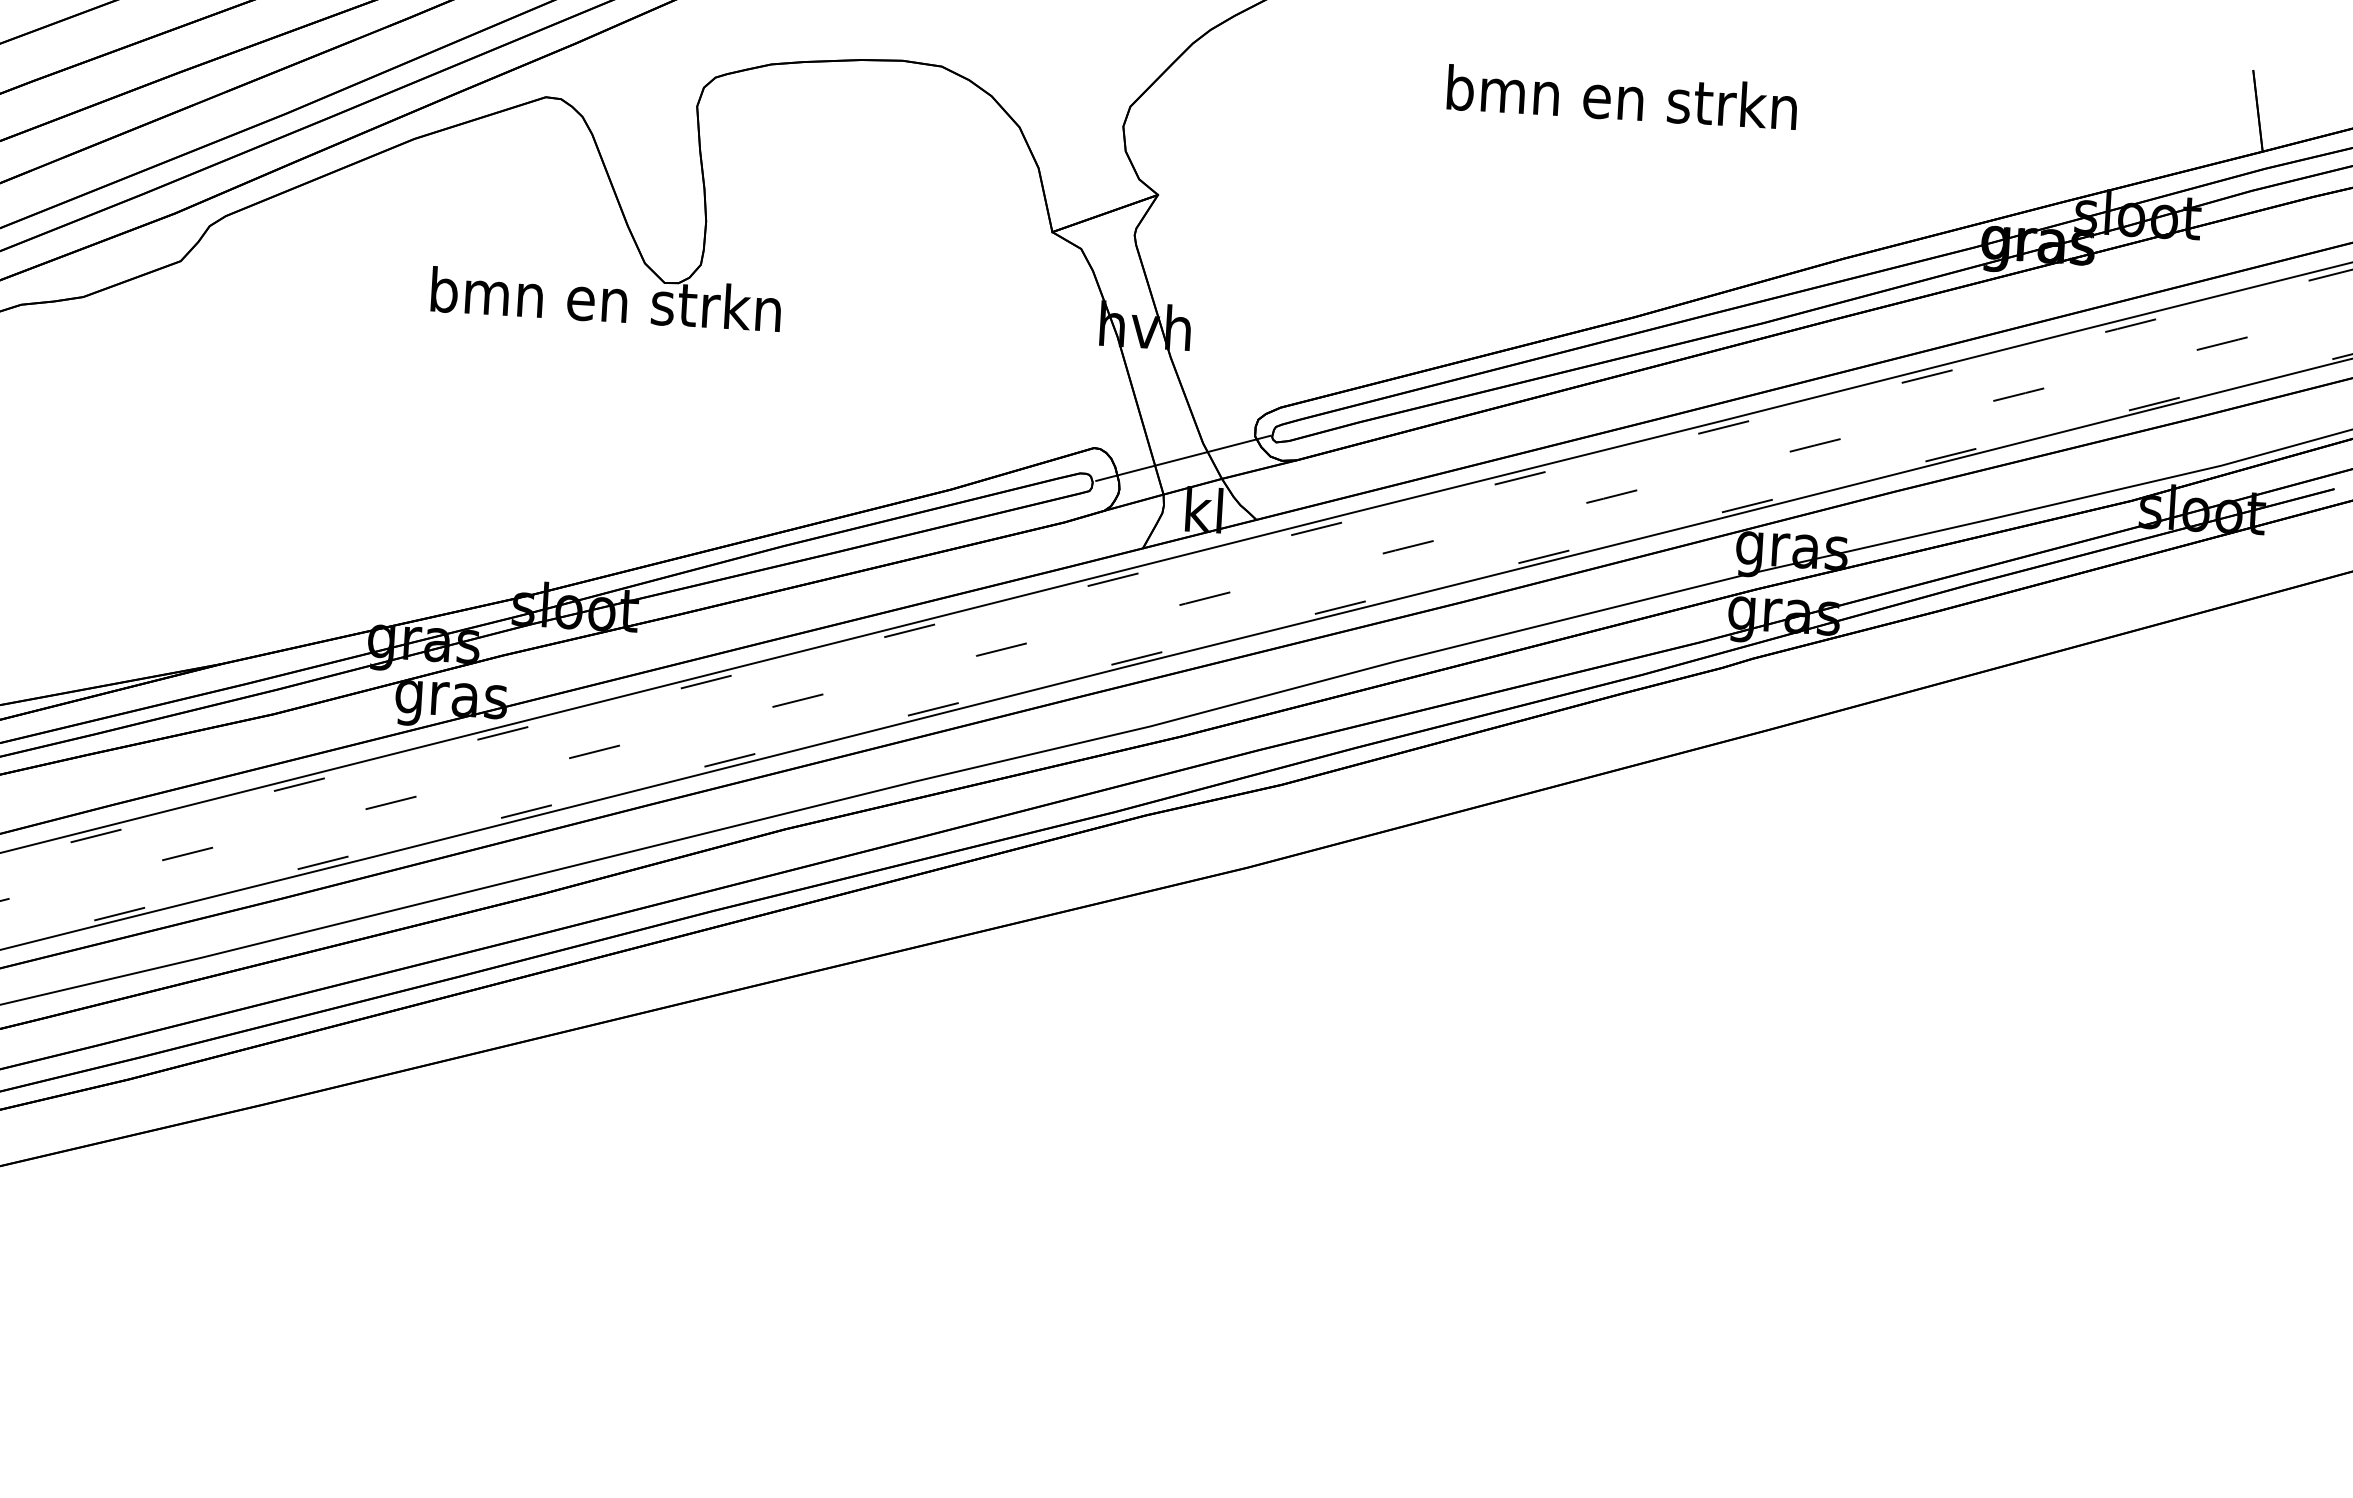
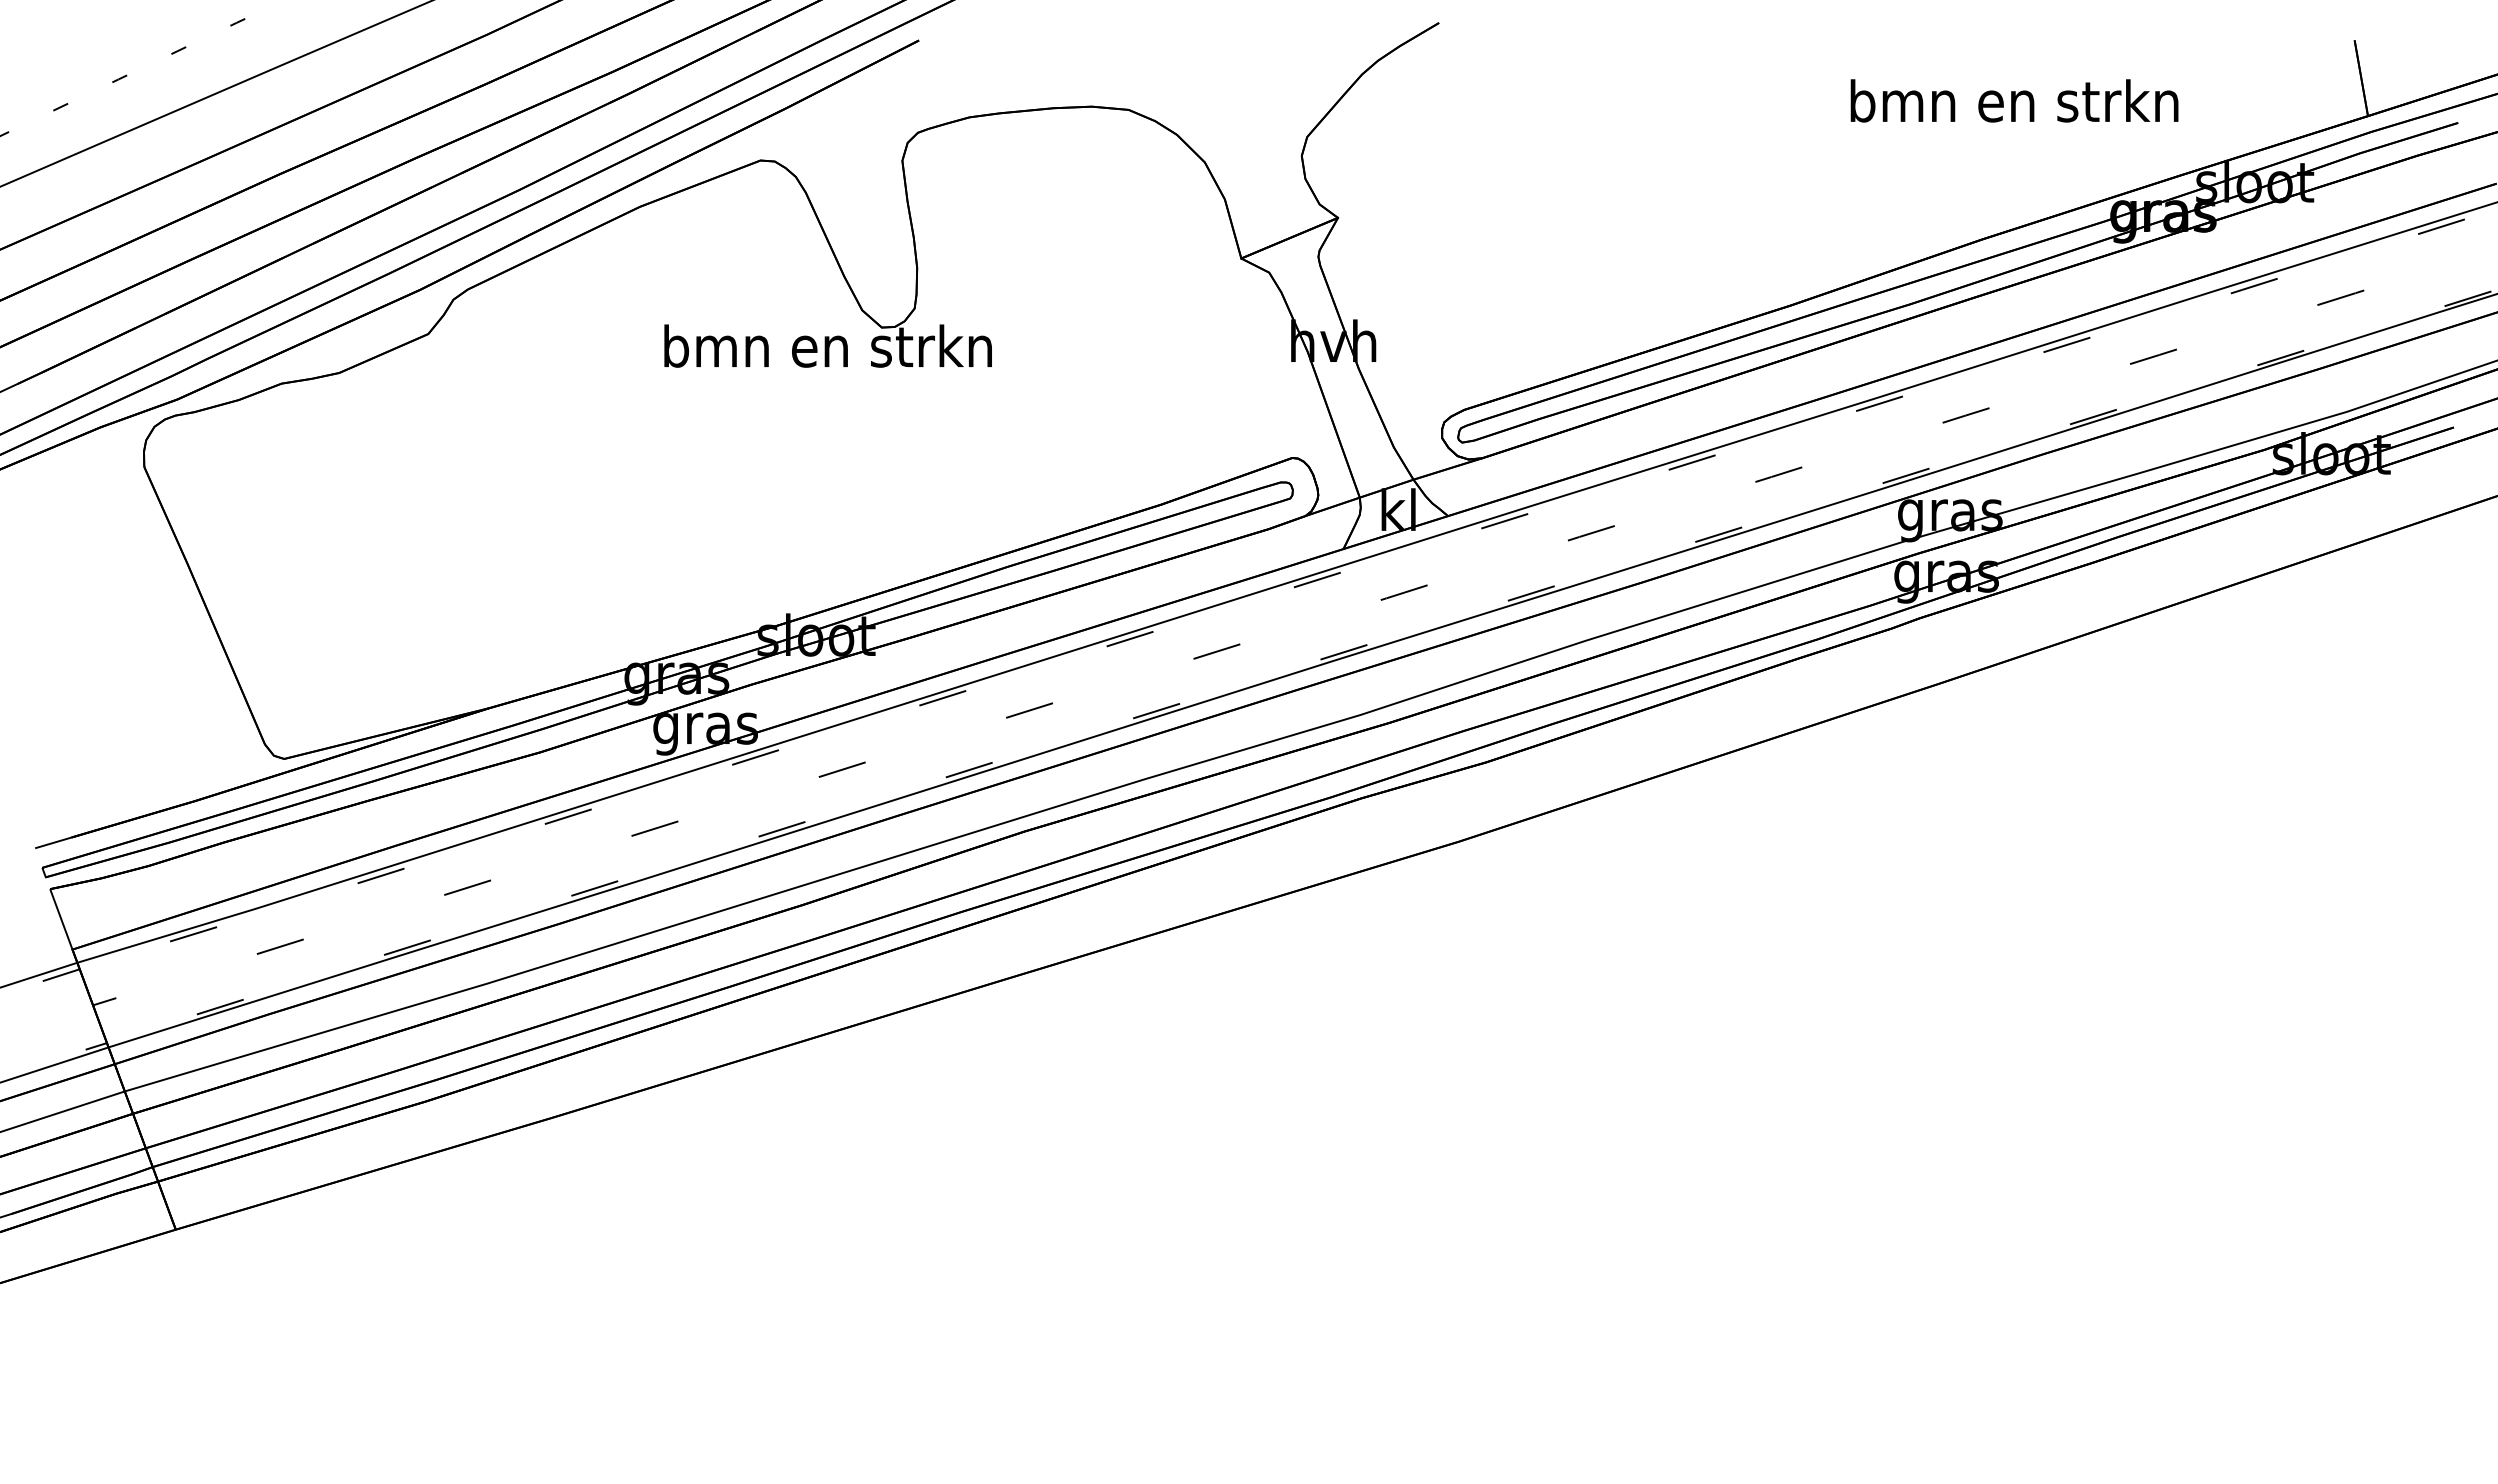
text: (1622, 96) -> (2014, 100), moved
line: (1183, 458) -> (1376, 462), removed

